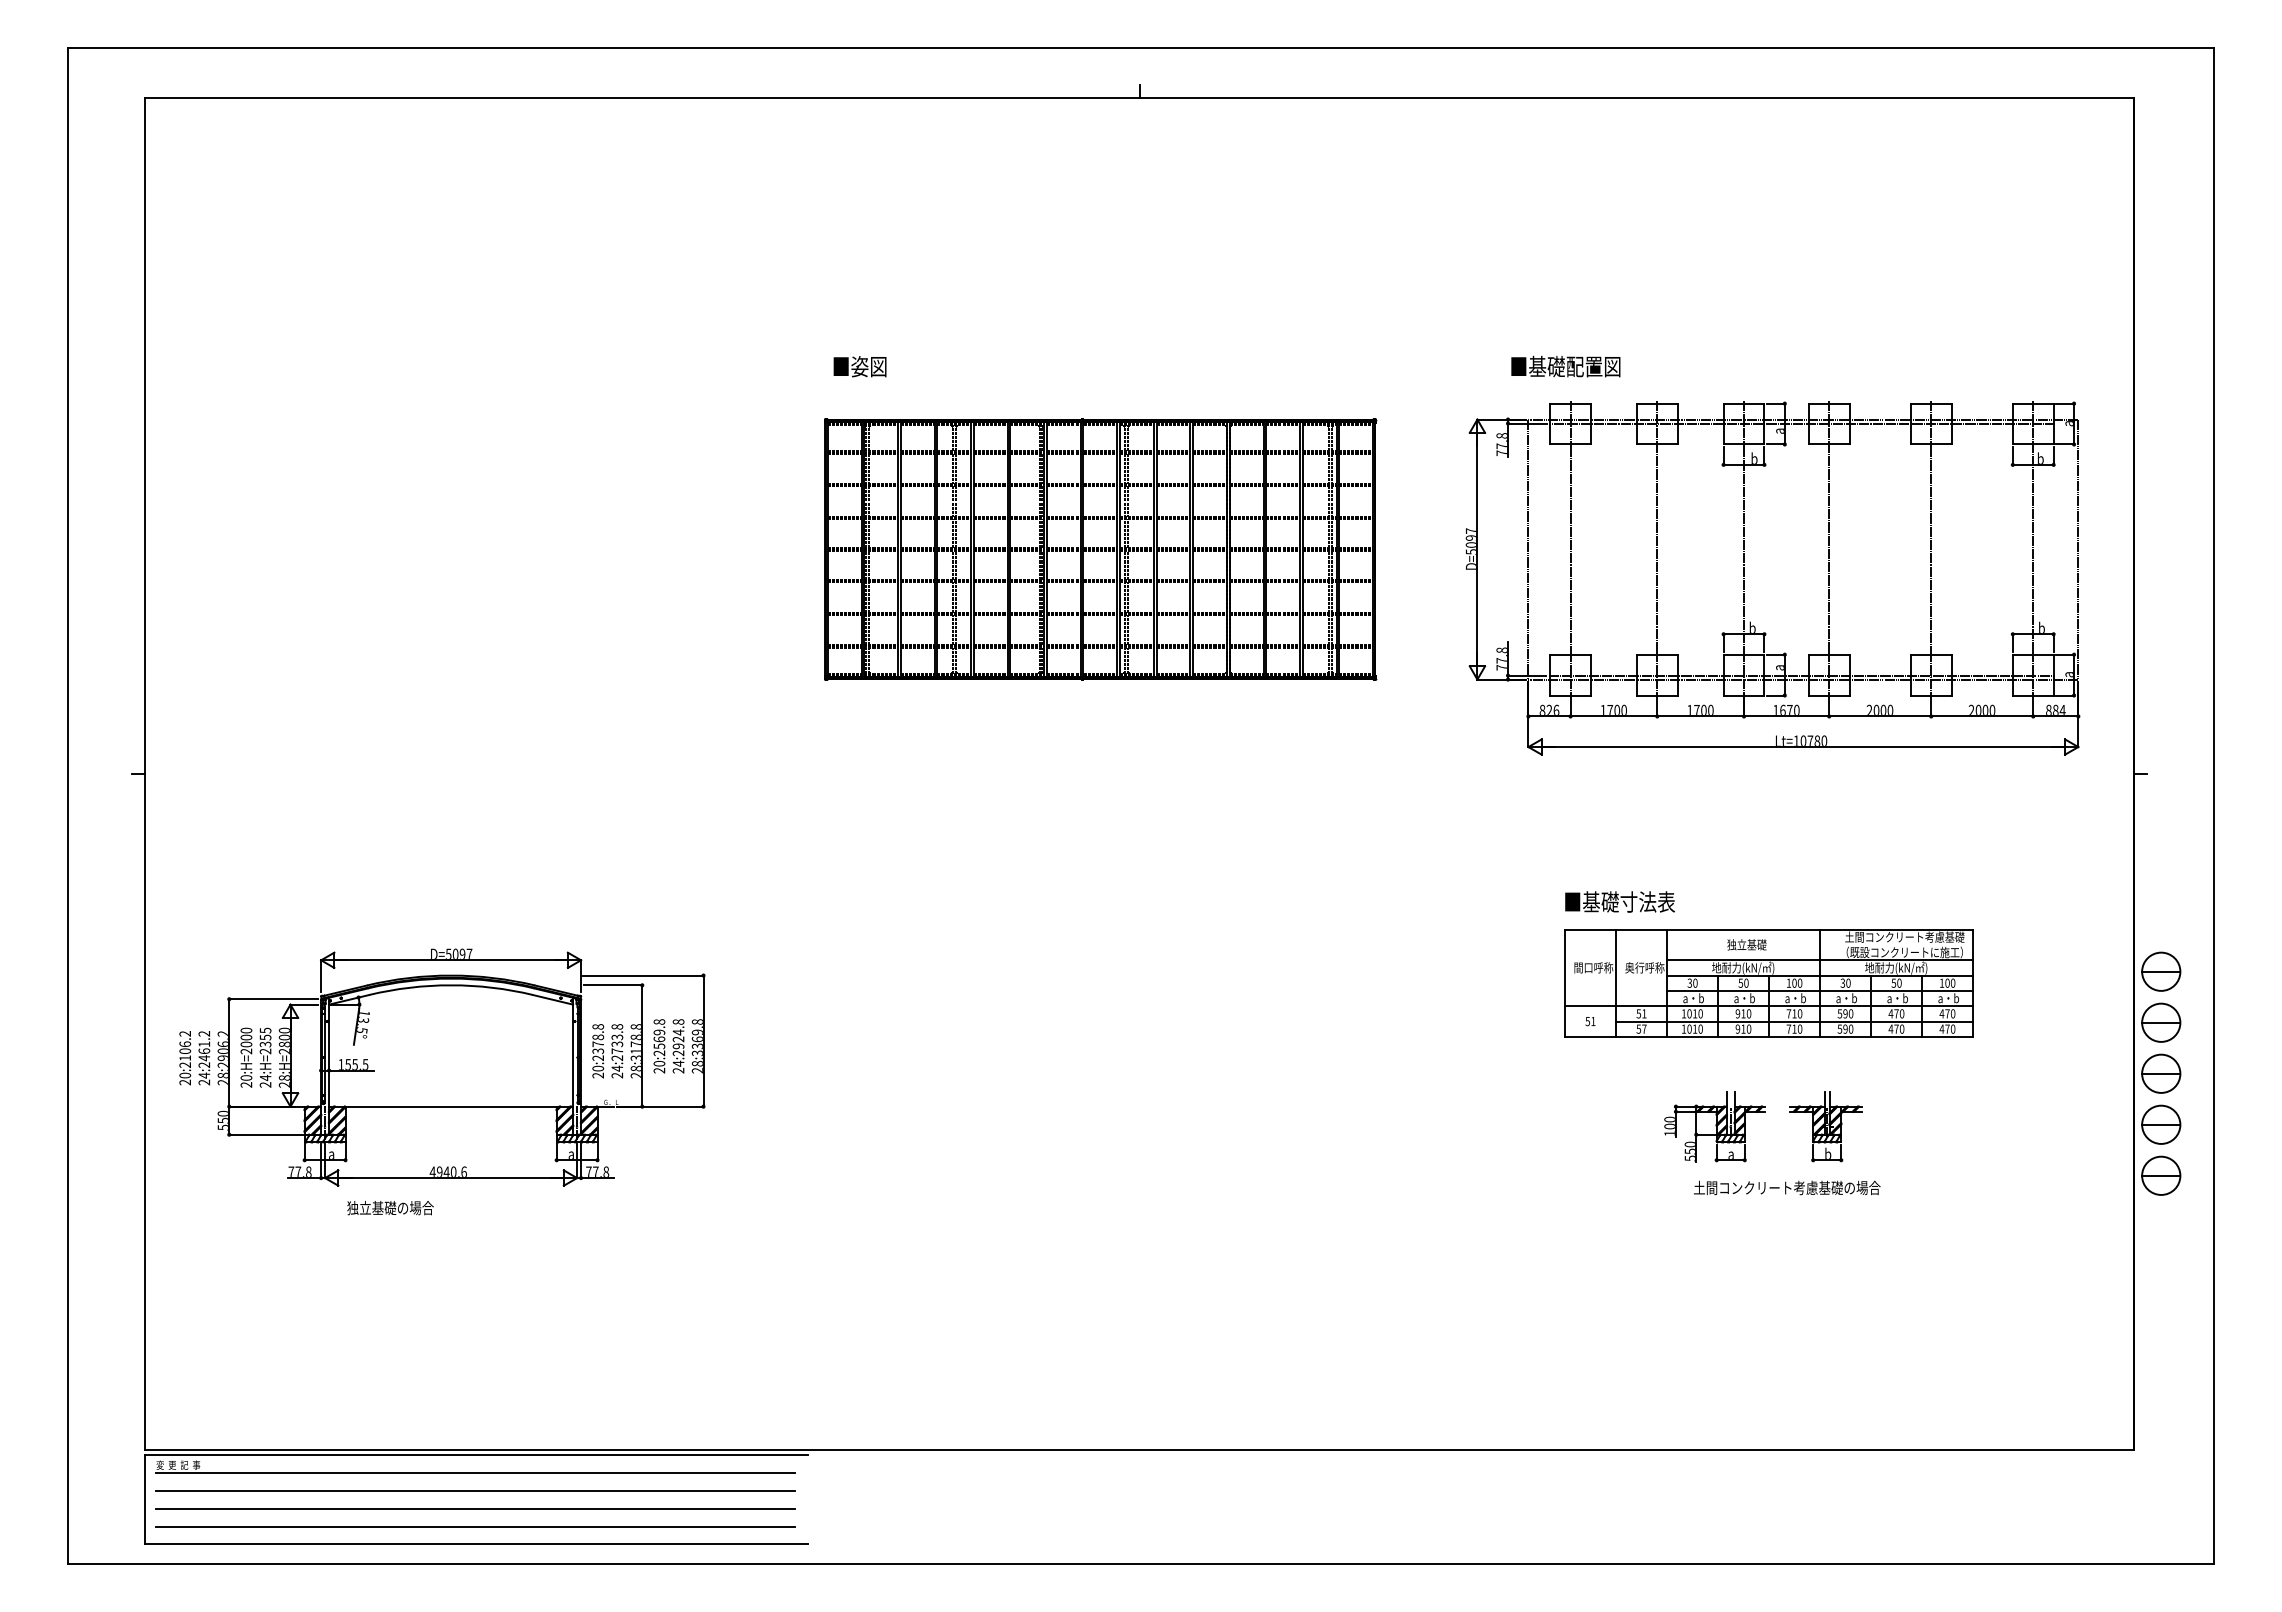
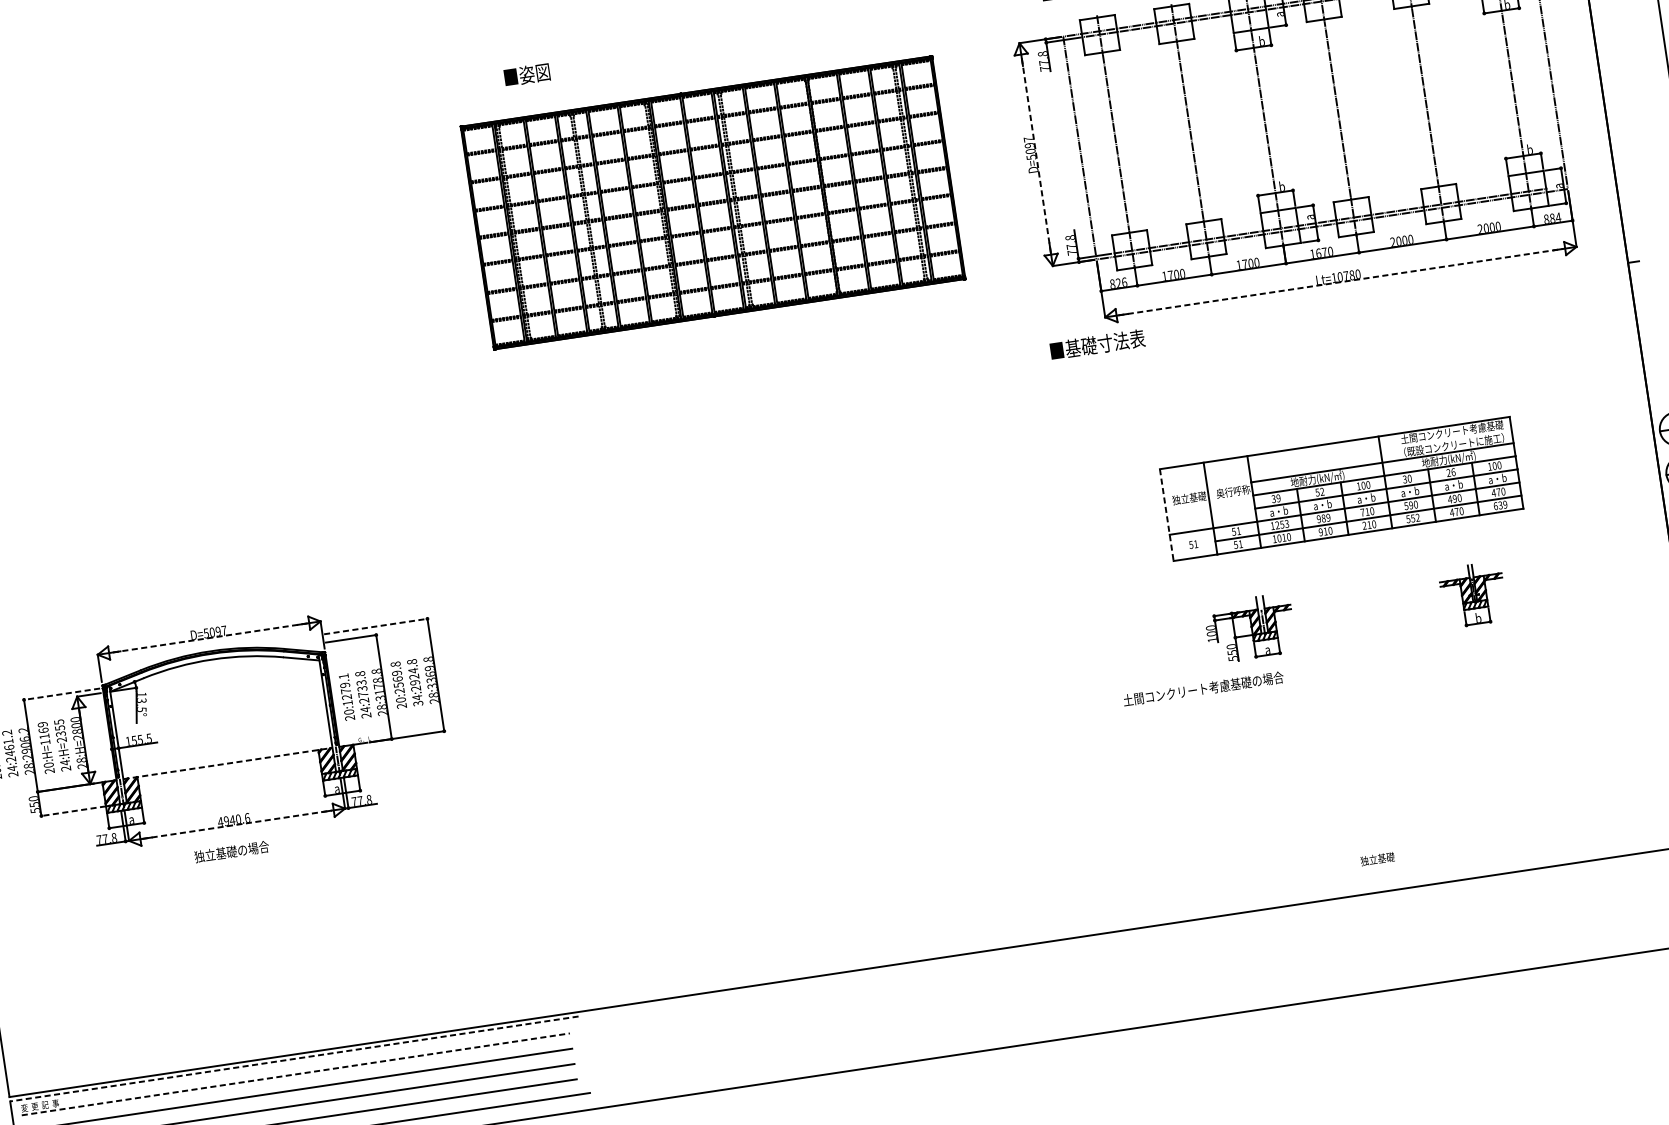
text: (859, 366) -> (526, 74), moved
line: (1477, 549) -> (1036, 154), solid -> dashed
line: (1803, 747) -> (1341, 282), solid -> dashed
text: (1619, 901) -> (1097, 344), moved
text: (1746, 944) -> (1377, 858), moved
line: (451, 960) -> (209, 638), solid -> dashed
text: (1593, 967) -> (1189, 497), 間口呼称 -> 独立基礎
line: (643, 975) -> (376, 626), solid -> dashed
text: (1695, 982) -> (1278, 497), 30 -> 39
text: (1746, 982) -> (1322, 491), 50 -> 52
text: (1896, 982) -> (1450, 471), 50 -> 26
line: (1564, 983) -> (1166, 515), solid -> dashed
line: (273, 999) -> (61, 694), solid -> dashed
text: (1694, 1013) -> (1281, 524), 1010 -> 1253
text: (1746, 1013) -> (1326, 517), 910 -> 989
text: (1896, 1013) -> (1454, 498), 470 -> 490
text: (1644, 1028) -> (1240, 543), 57 -> 51
text: (1788, 1028) -> (1364, 525), 710 -> 210
text: (1848, 1028) -> (1415, 517), 590 -> 552
text: (1947, 1028) -> (1500, 504), 470 -> 639
text: (246, 1040) -> (44, 733), 20:H=2000 -> 20:H=1169
text: (598, 1042) -> (346, 689), 20:2378.8 -> 20:1279.1
text: (679, 1070) -> (419, 703), 24:2924.8 -> 34:2924.8
line: (451, 1106) -> (228, 763), solid -> dashed
part: (1714, 1126) -> (1249, 628), moved
part: (1825, 1126) -> (1472, 594), moved
line: (266, 1134) -> (73, 811), solid -> dashed
line: (451, 1178) -> (237, 825), solid -> dashed
text: (1787, 1187) -> (1203, 688), moved
text: (390, 1208) -> (231, 852), moved
line: (476, 1455) -> (294, 1059), solid -> dashed
line: (475, 1472) -> (295, 1073), solid -> dashed

